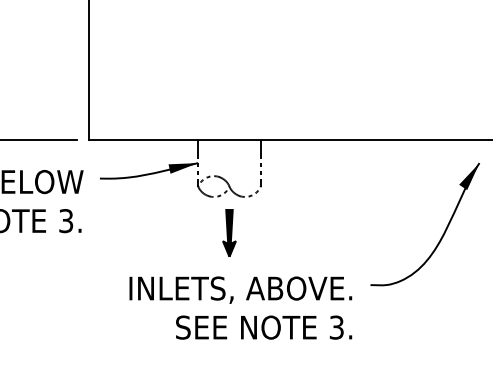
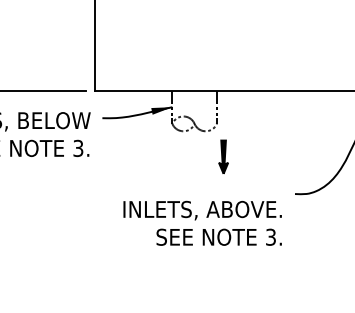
part: (229, 232) -> (223, 156), moved
text: (240, 306) -> (202, 222), moved

